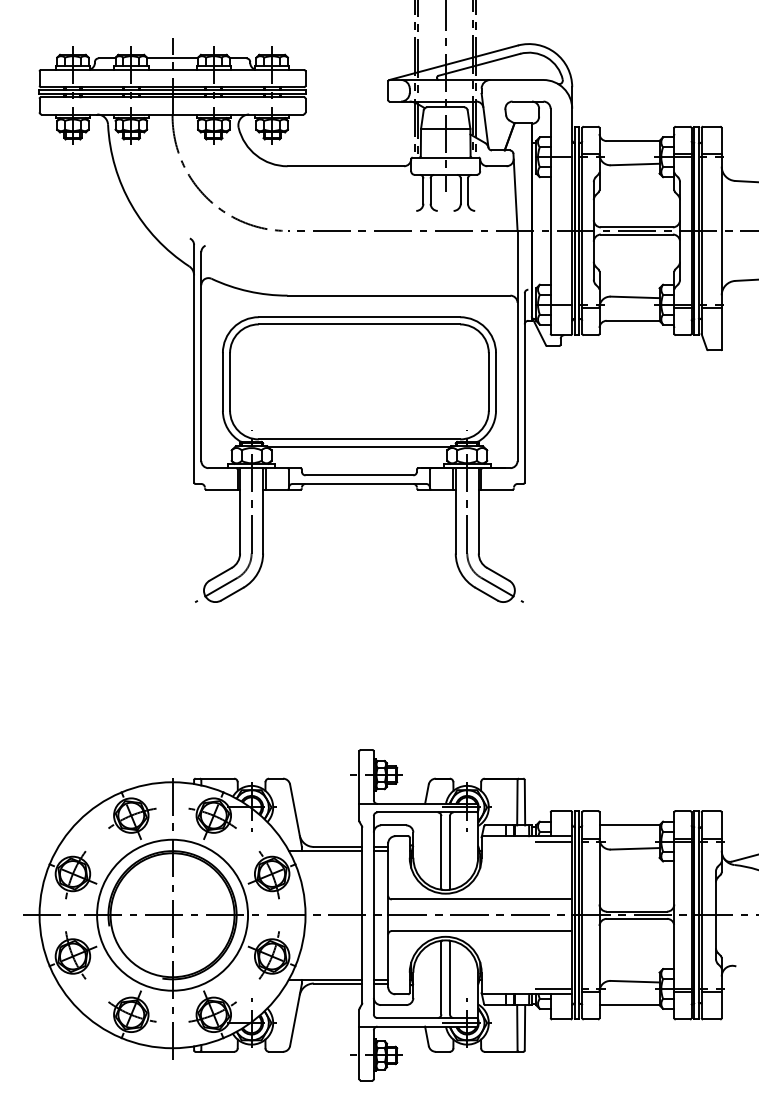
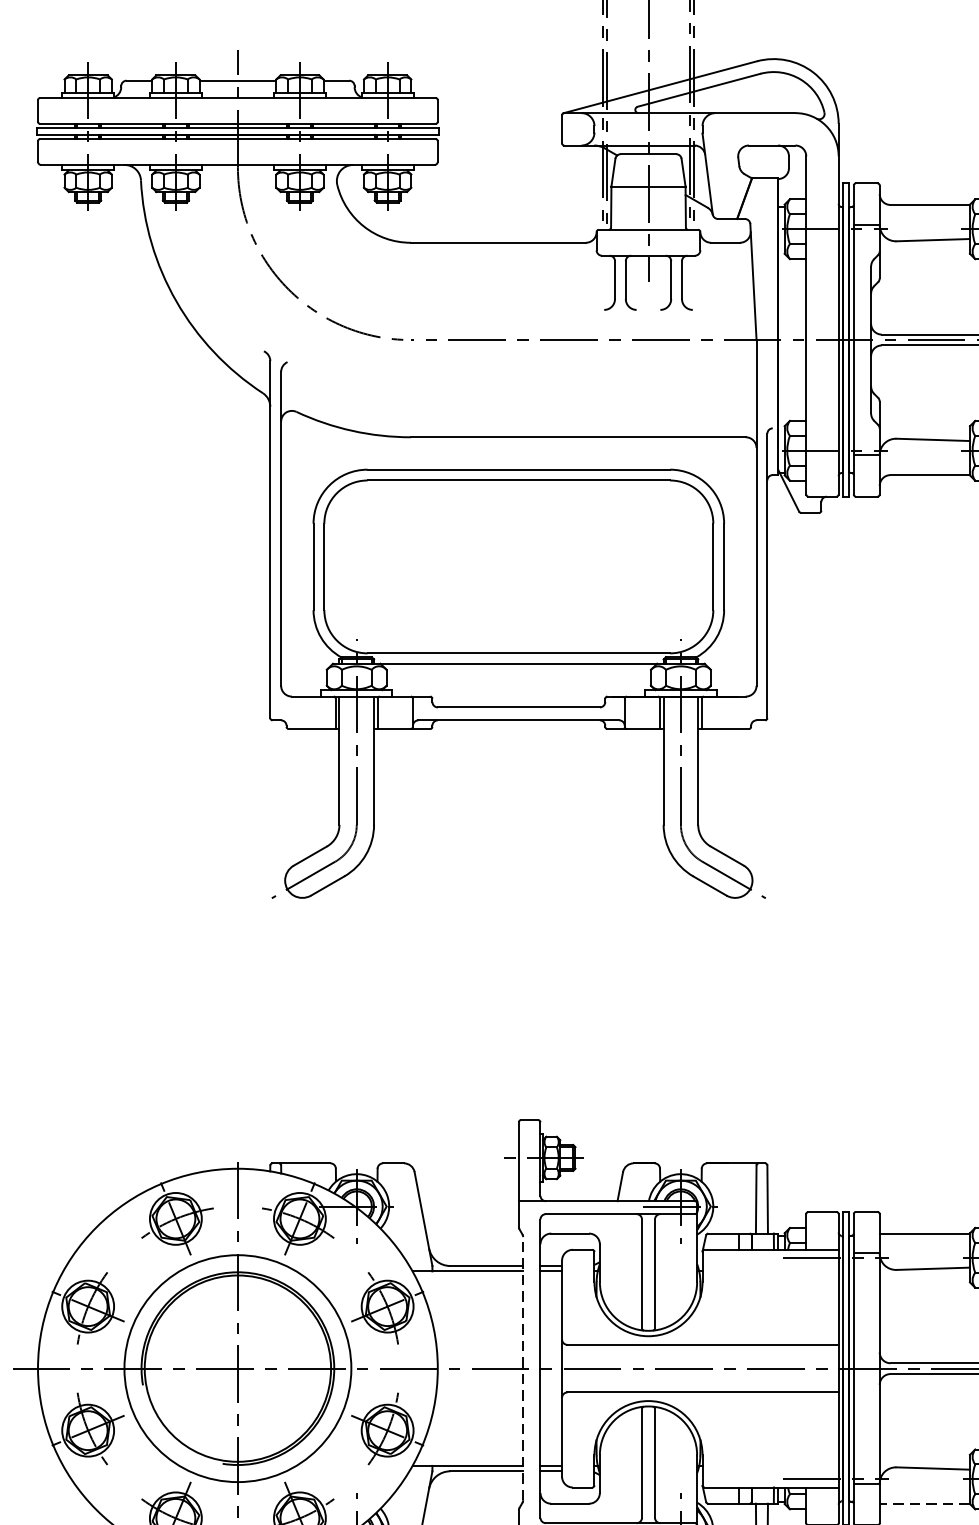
line: (362, 915) -> (523, 1369), solid -> dashed
line: (629, 1005) -> (924, 1504), solid -> dashed

